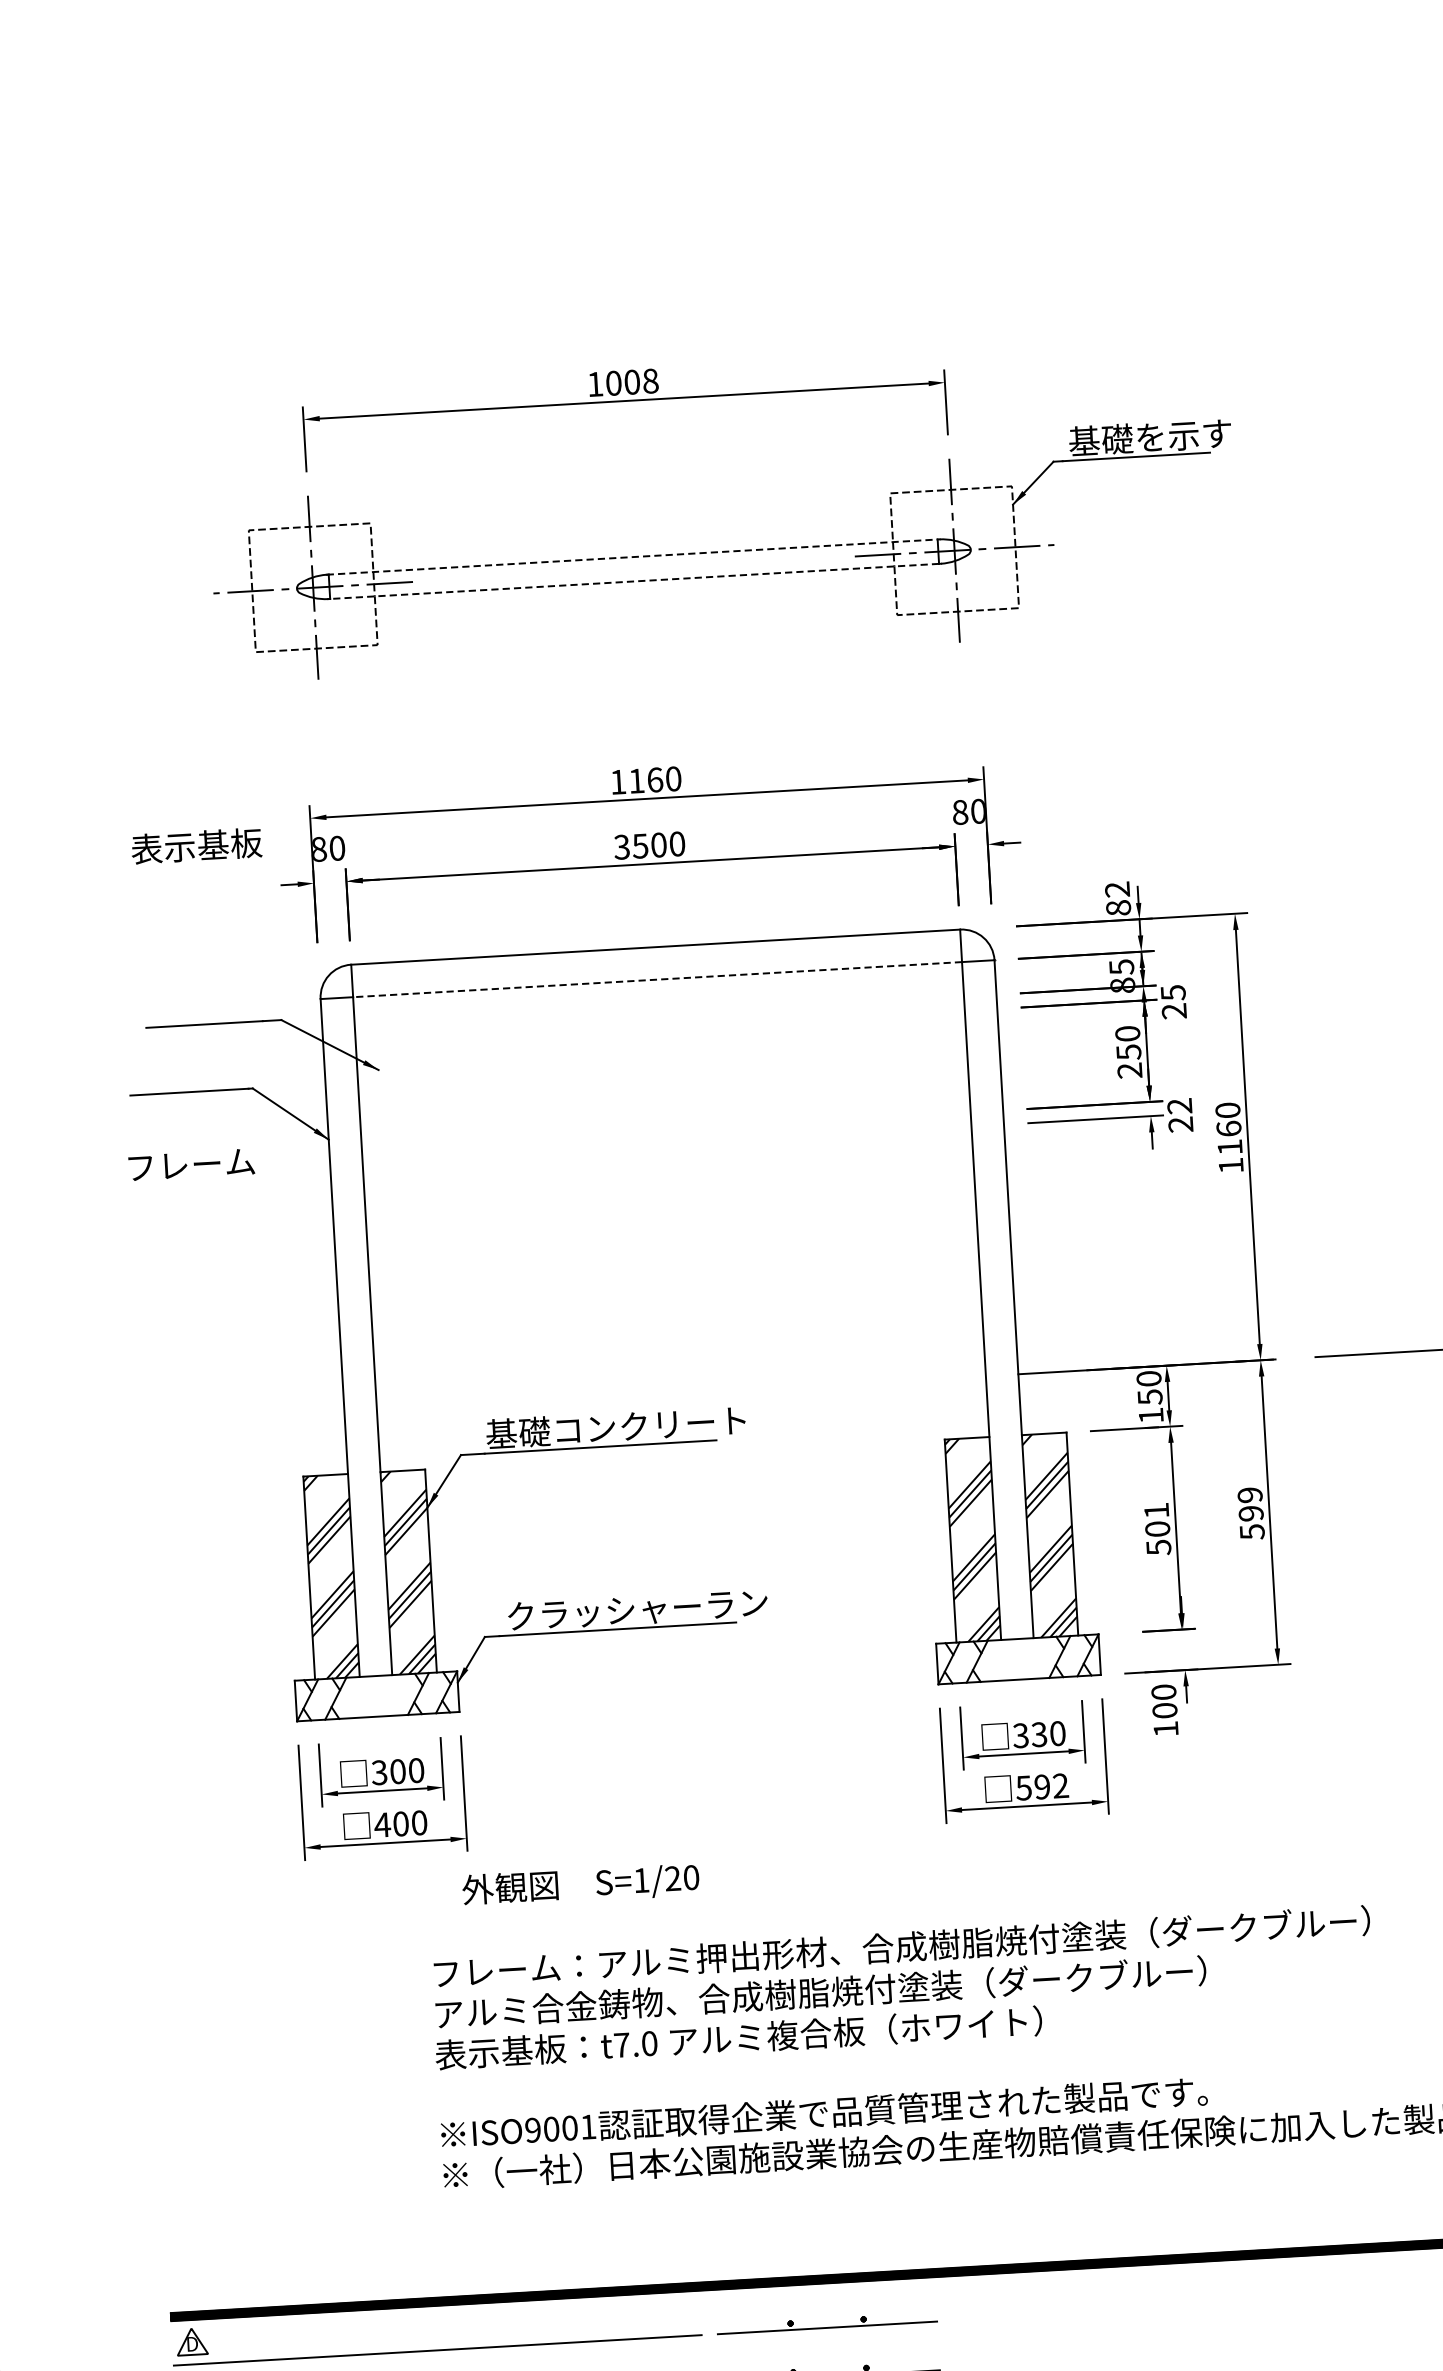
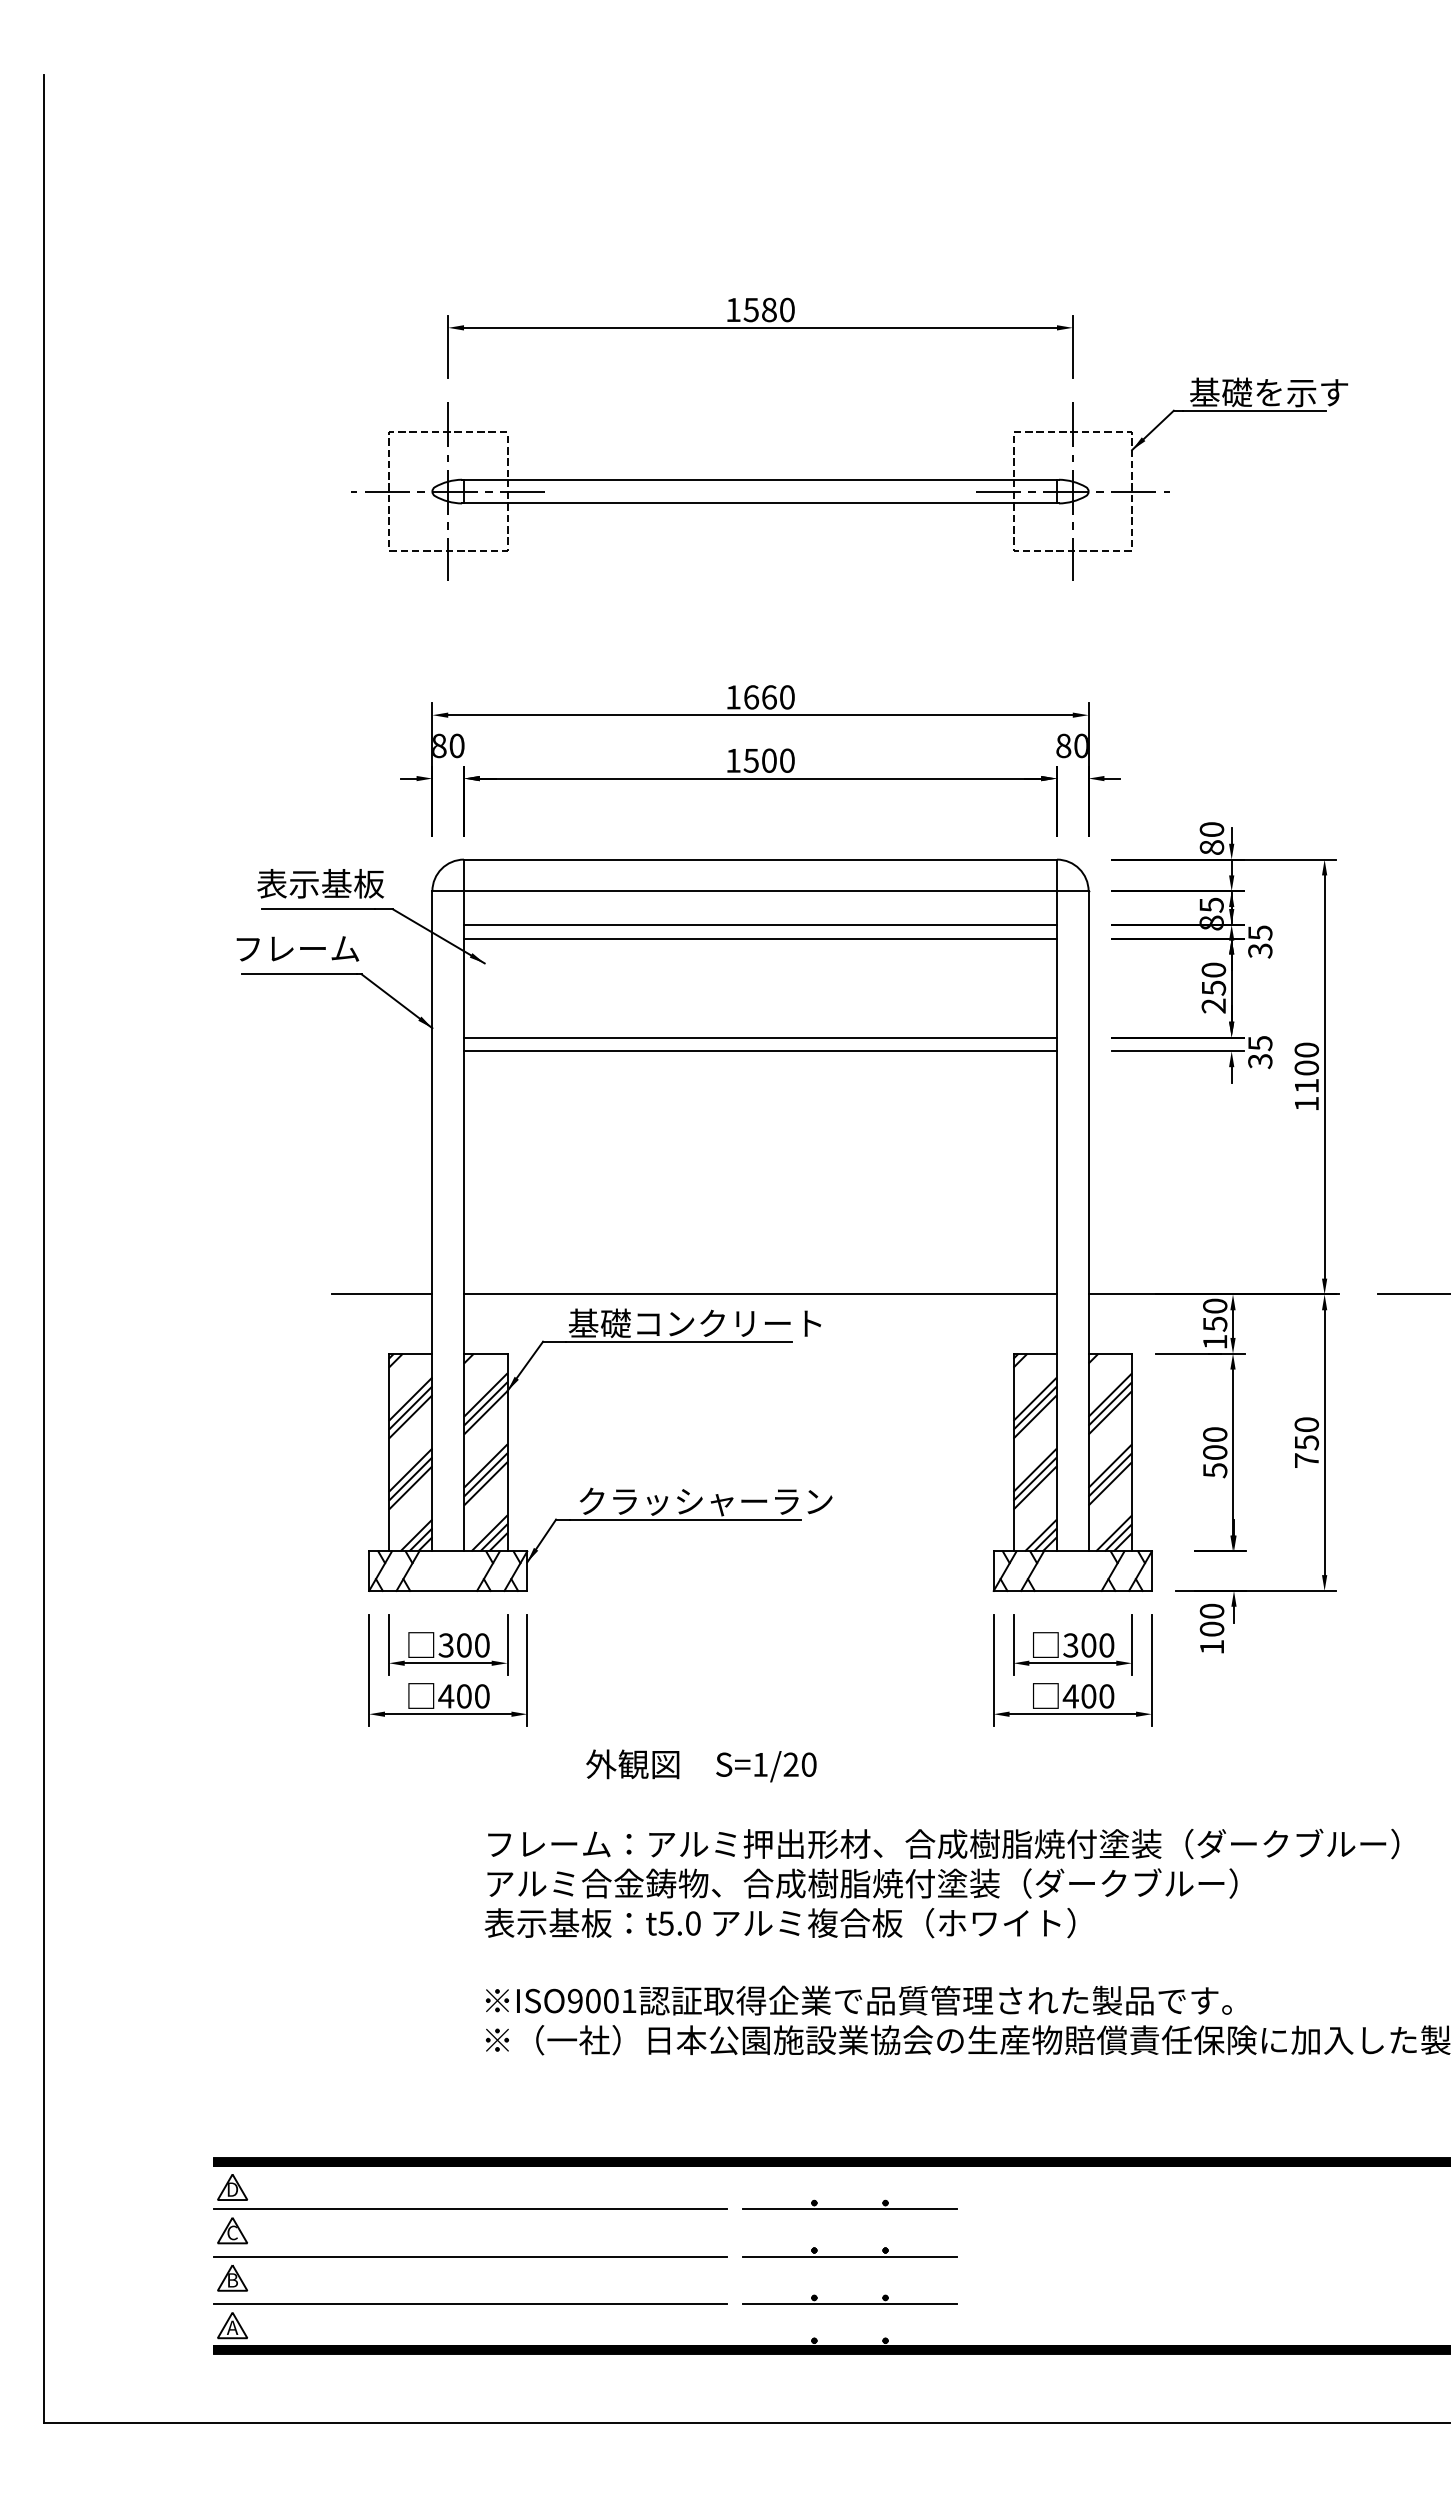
text: (631, 381) -> (768, 309), 1008 -> 1580
line: (633, 556) -> (760, 479), dashed -> solid
line: (633, 581) -> (759, 503), dashed -> solid
text: (636, 781) -> (751, 697), 1160 -> 1660
text: (196, 845) -> (320, 883), moved
text: (621, 847) -> (732, 760), 3500 -> 1500
text: (1117, 889) -> (1211, 829), 82 -> 80
line: (657, 979) -> (760, 891), dashed -> solid
text: (1174, 1010) -> (1260, 950), 25 -> 35
line: (659, 1013) -> (760, 924), added
line: (660, 1028) -> (760, 938), added
text: (1180, 1115) -> (1260, 1052), 22 -> 35
text: (1228, 1128) -> (1306, 1067), 1160 -> 1100
line: (666, 1129) -> (760, 1037), added
line: (667, 1144) -> (760, 1051), added
text: (191, 1164) -> (297, 948), moved
line: (681, 1393) -> (760, 1294), added
line: (293, 1416) -> (382, 1294), added
text: (1156, 1510) -> (1215, 1434), 501 -> 500
text: (1250, 1513) -> (1306, 1442), 599 -> 750
text: (1039, 1734) -> (1088, 1645), 330 -> 300
text: (1042, 1787) -> (1088, 1696), 592 -> 400
text: (580, 1884) -> (701, 1765), moved
text: (621, 2045) -> (665, 1923), t7.0 -> t5.0

